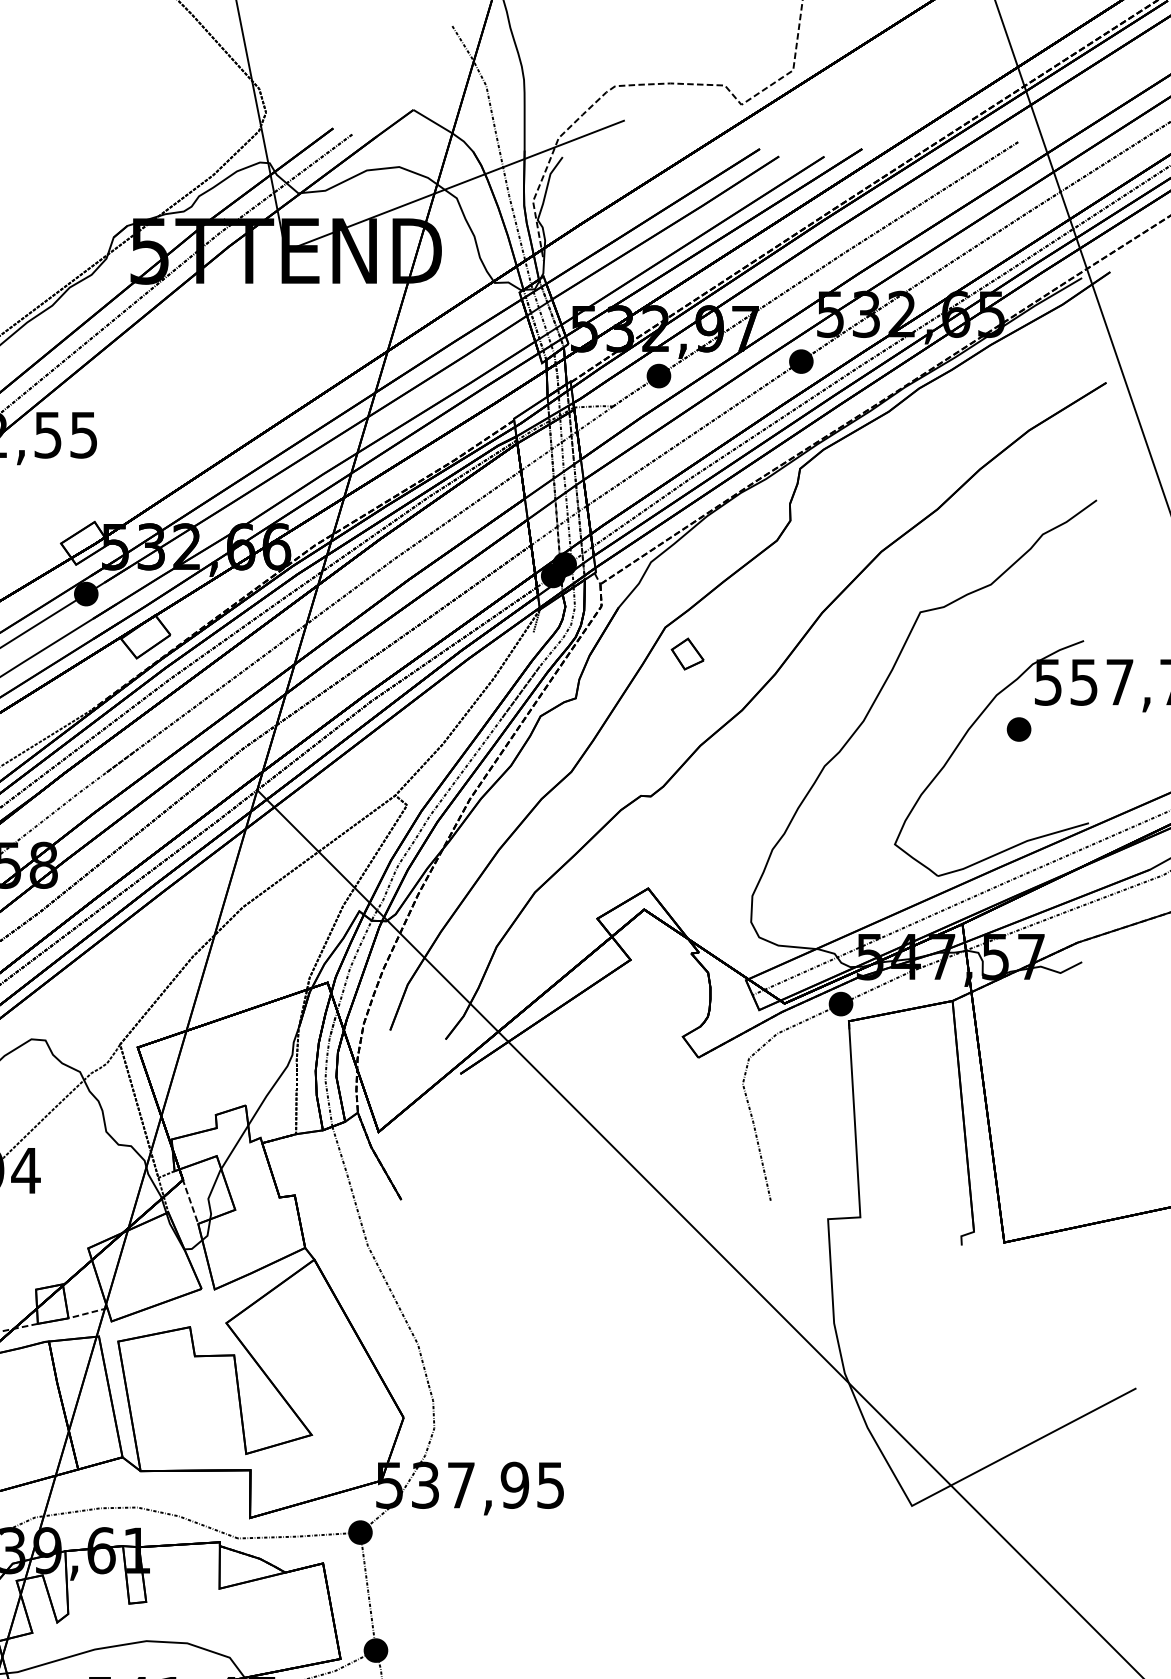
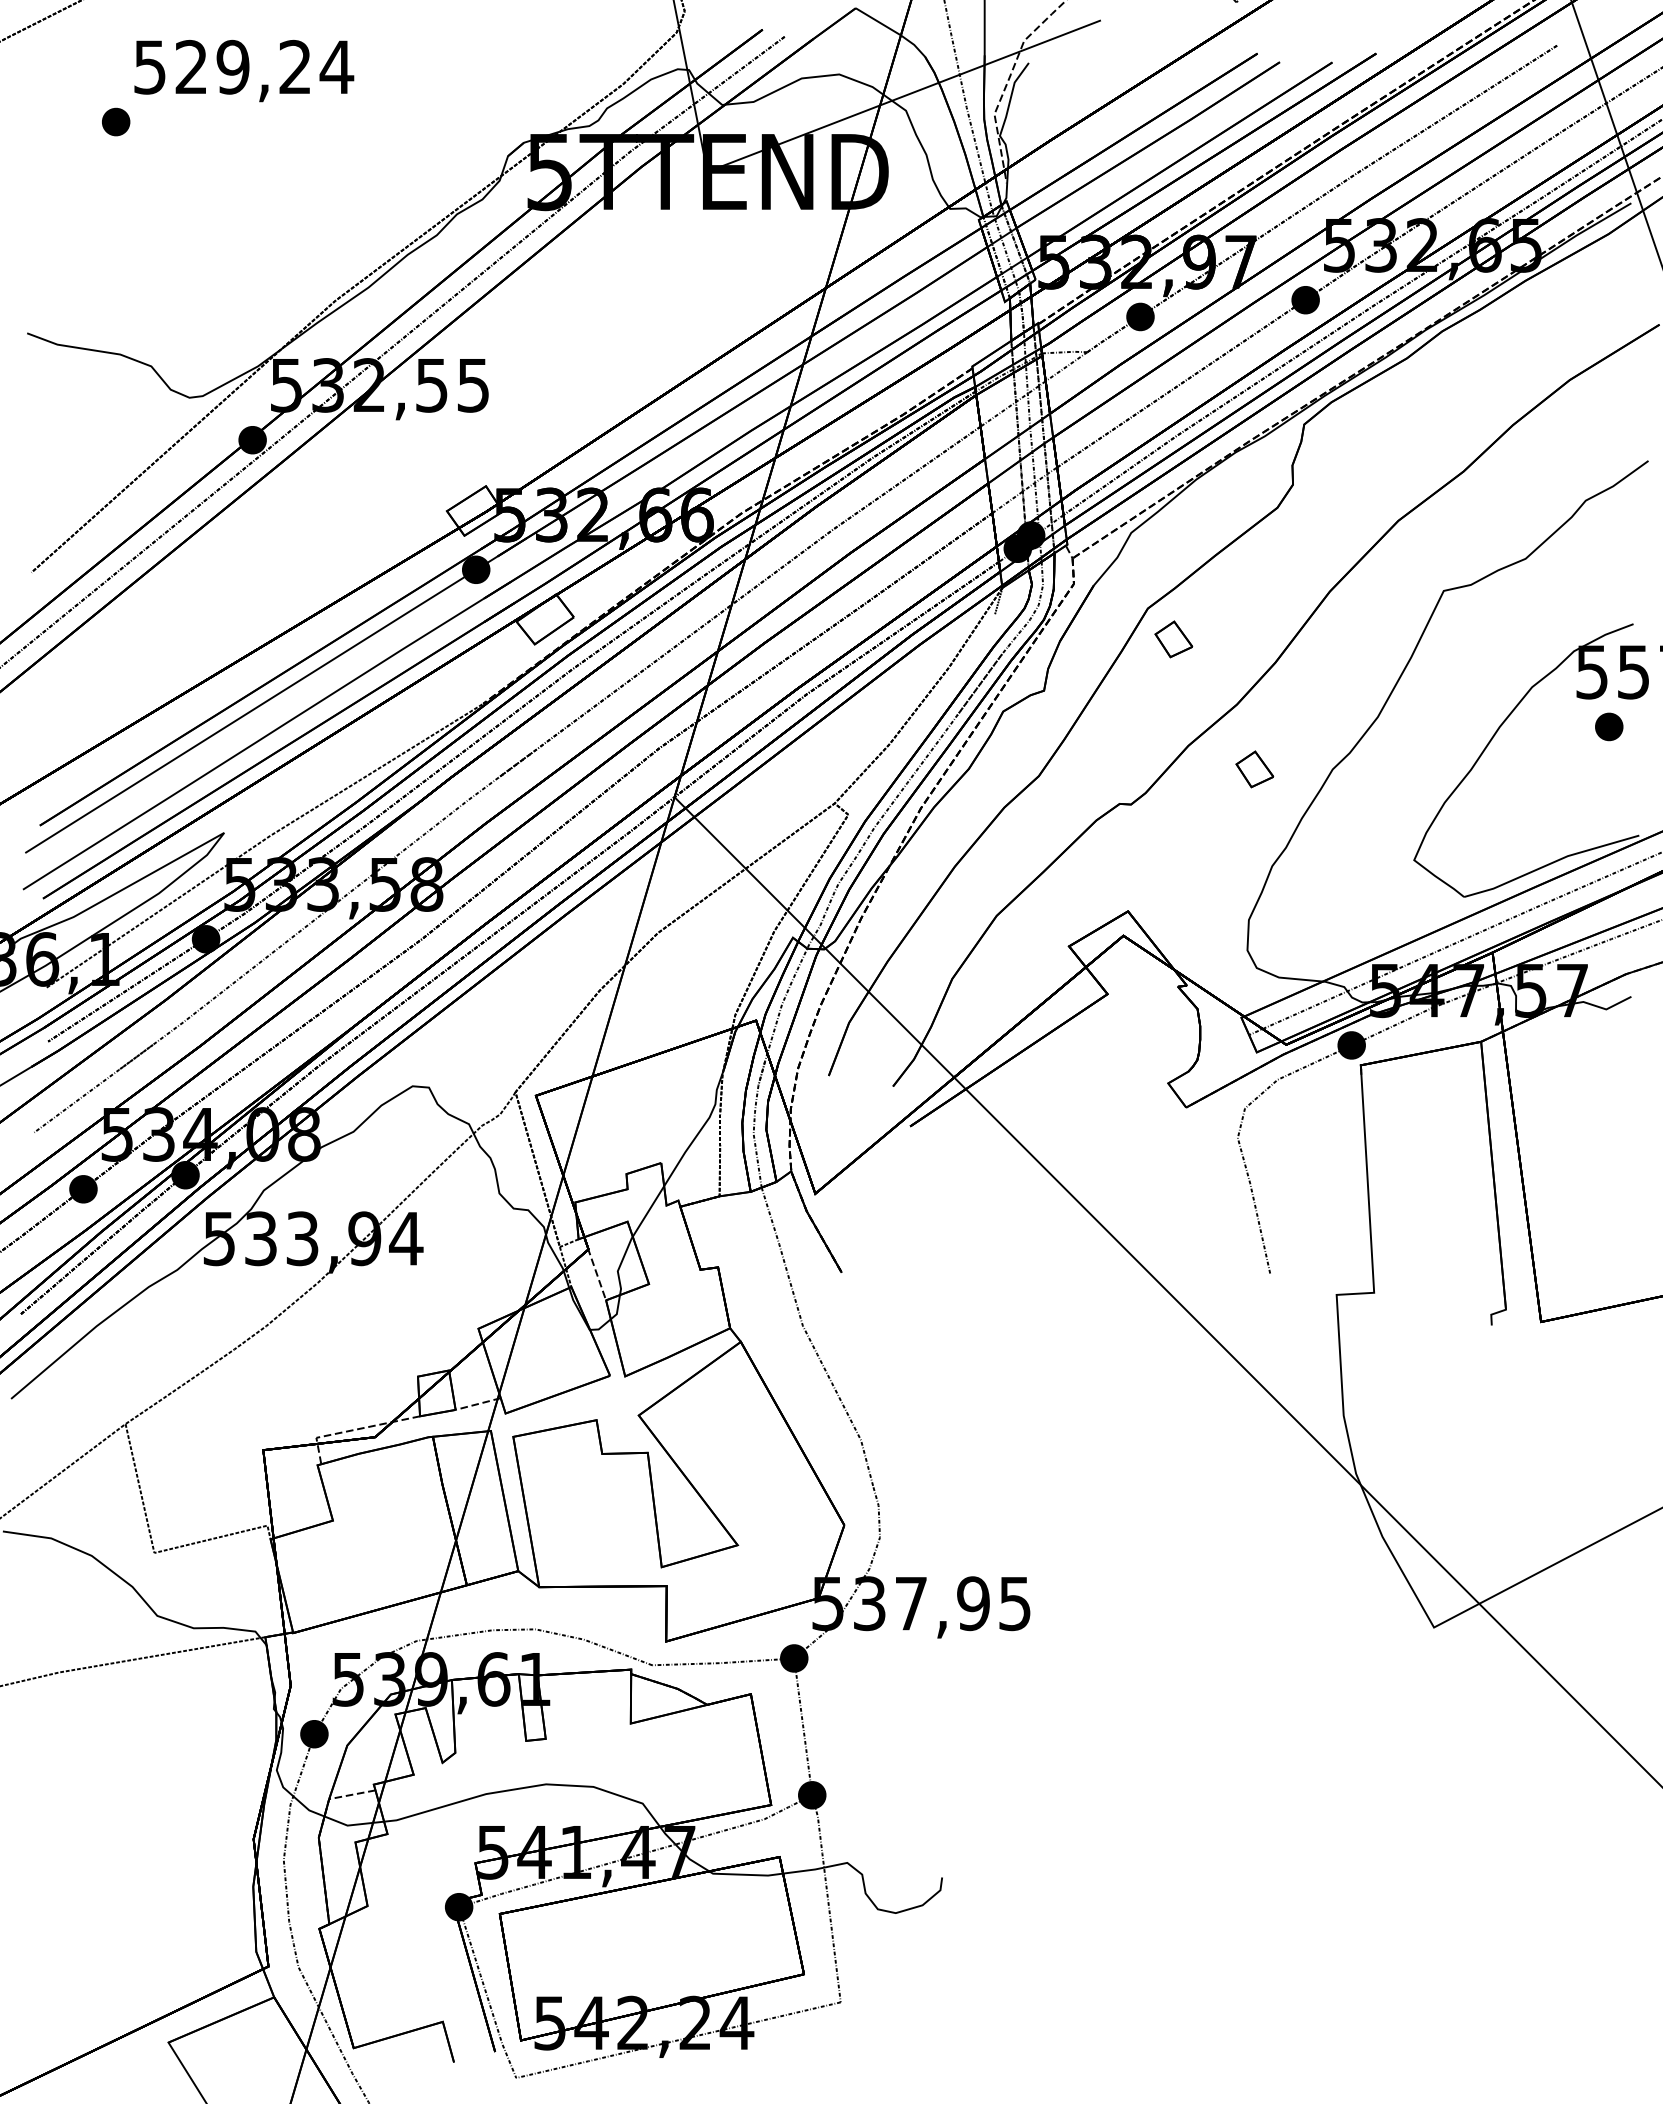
part: (1019, 729) -> (1609, 726), moved
part: (757, 766) -> (1254, 769), added

